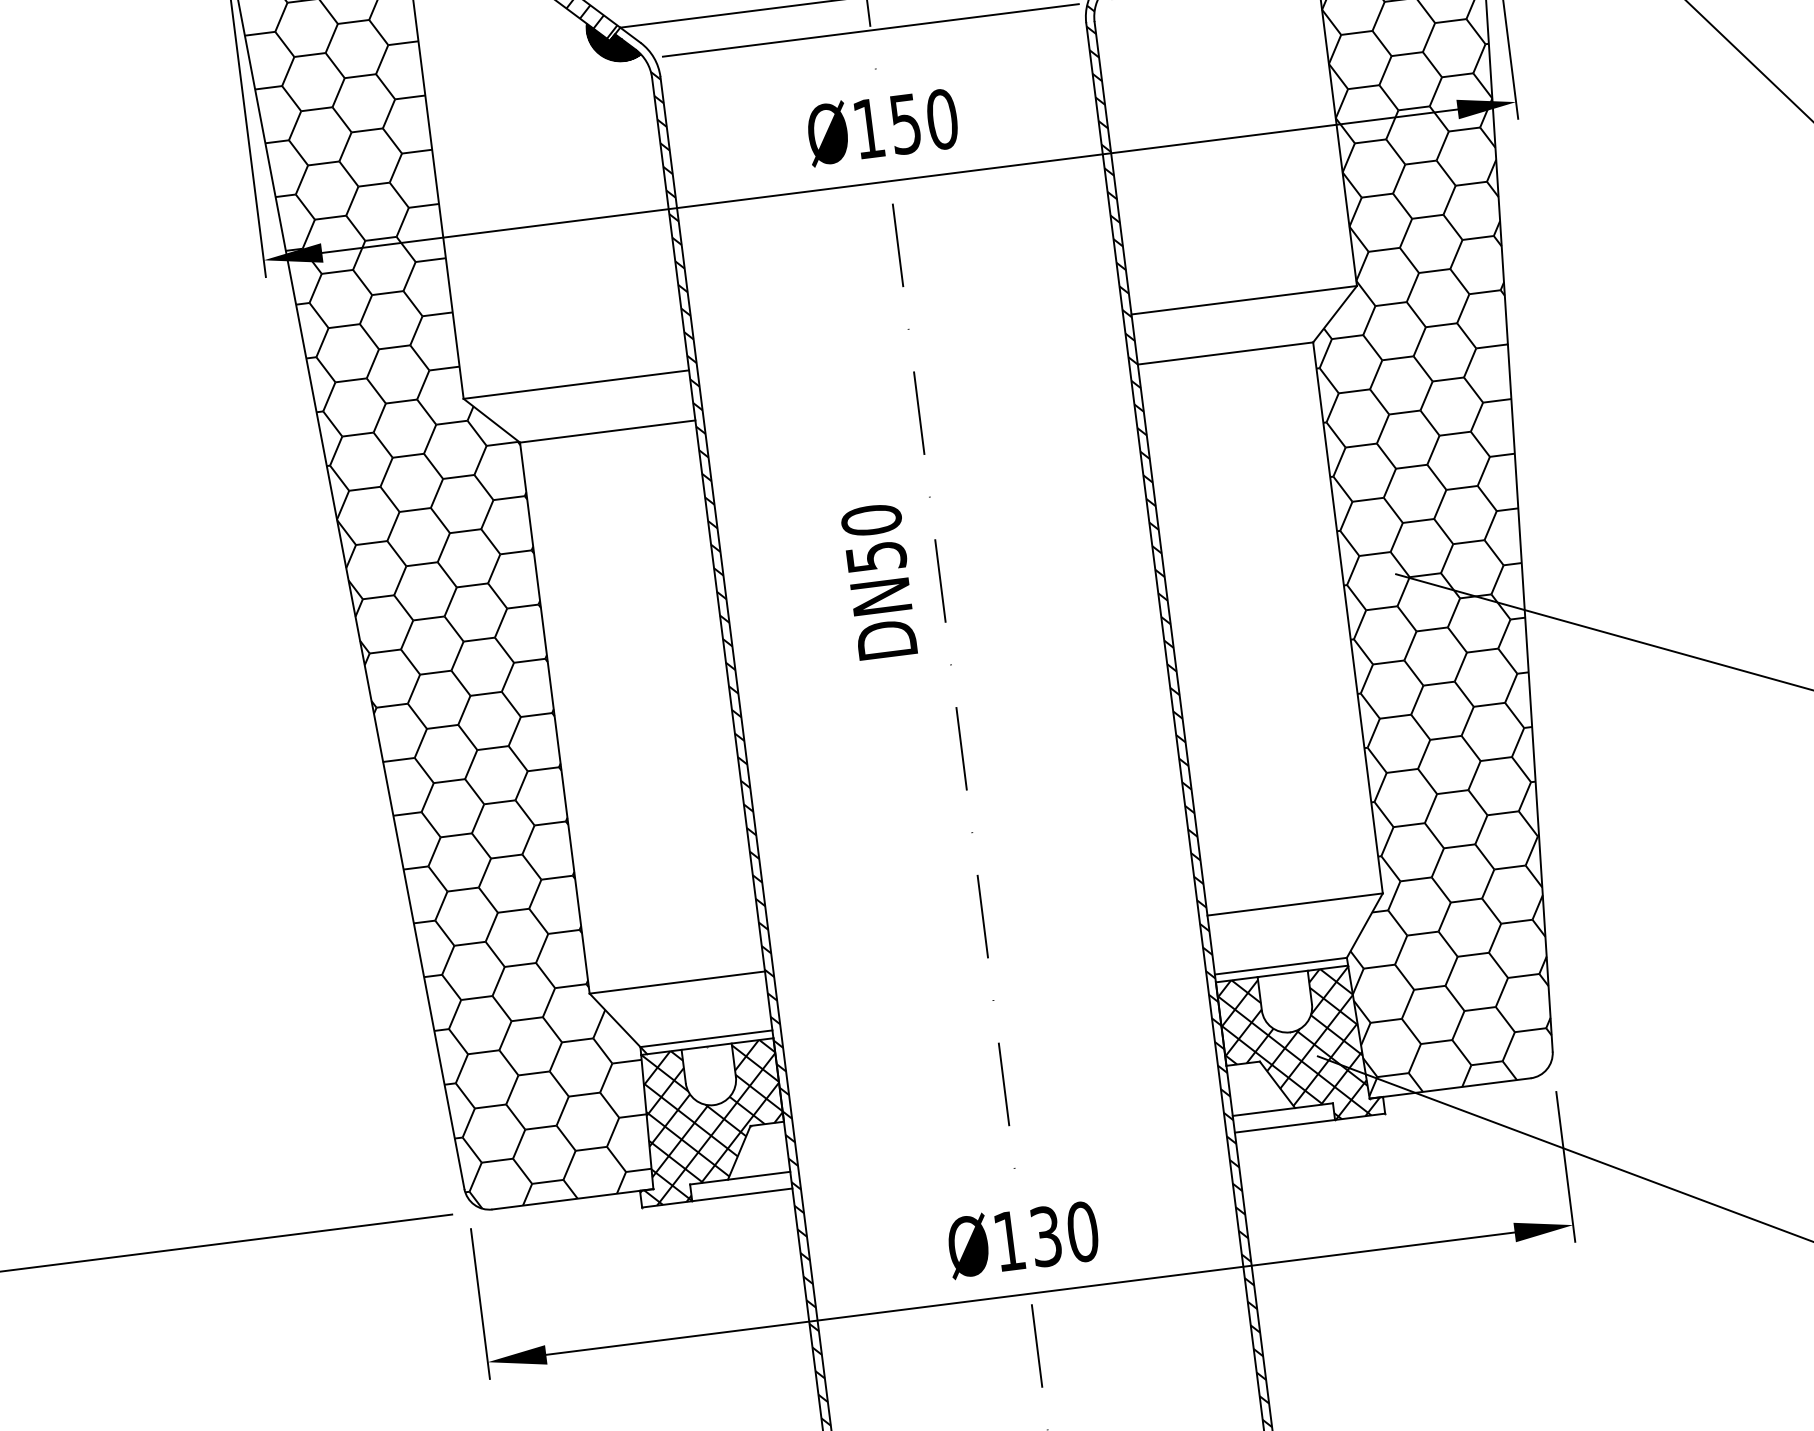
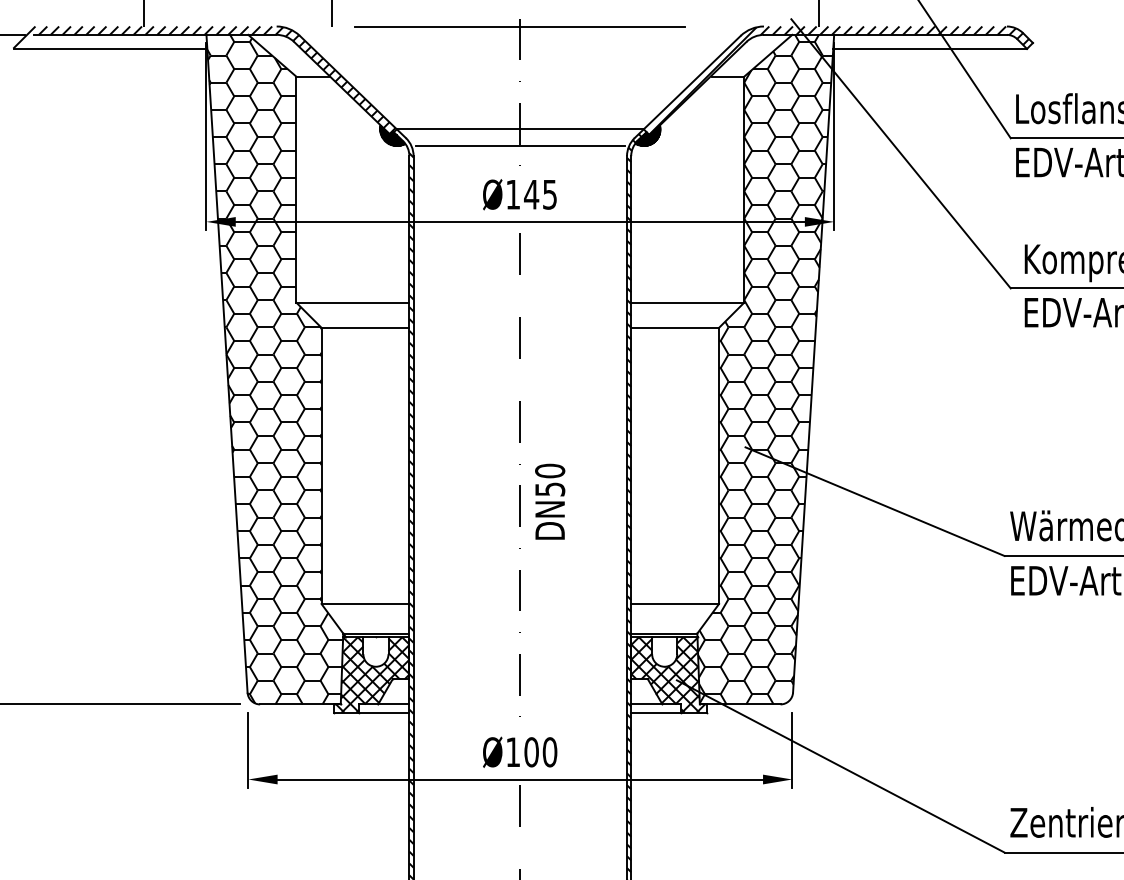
text: (923, 121) -> (540, 194), Ø150 -> Ø145
text: (879, 580) -> (550, 501), moved
text: (1045, 1236) -> (531, 752), Ø130 -> Ø100

